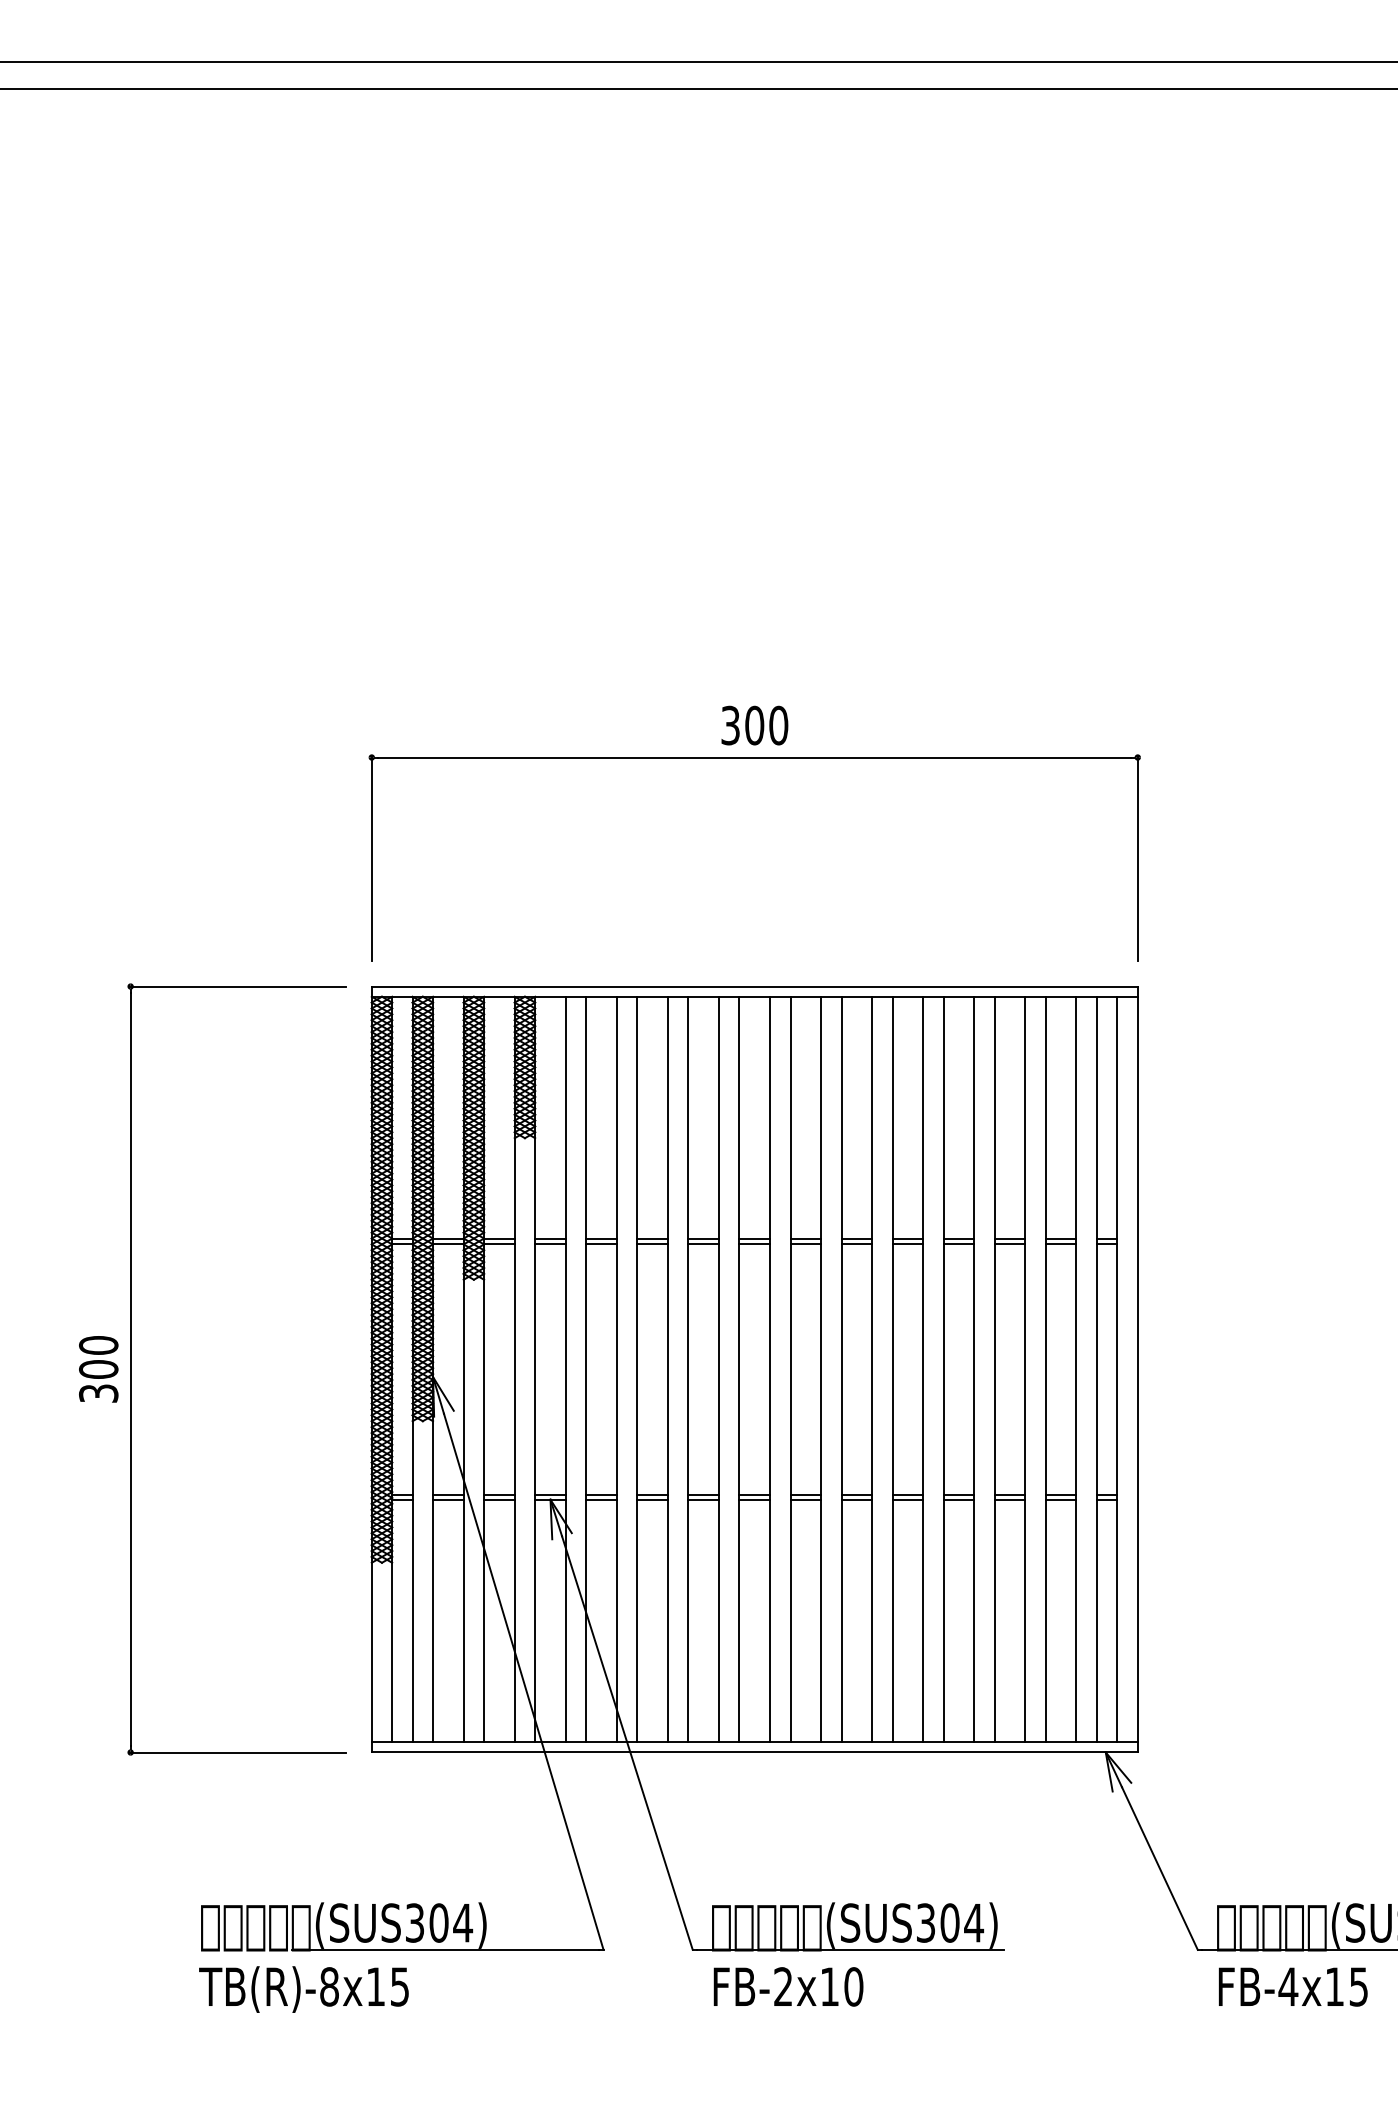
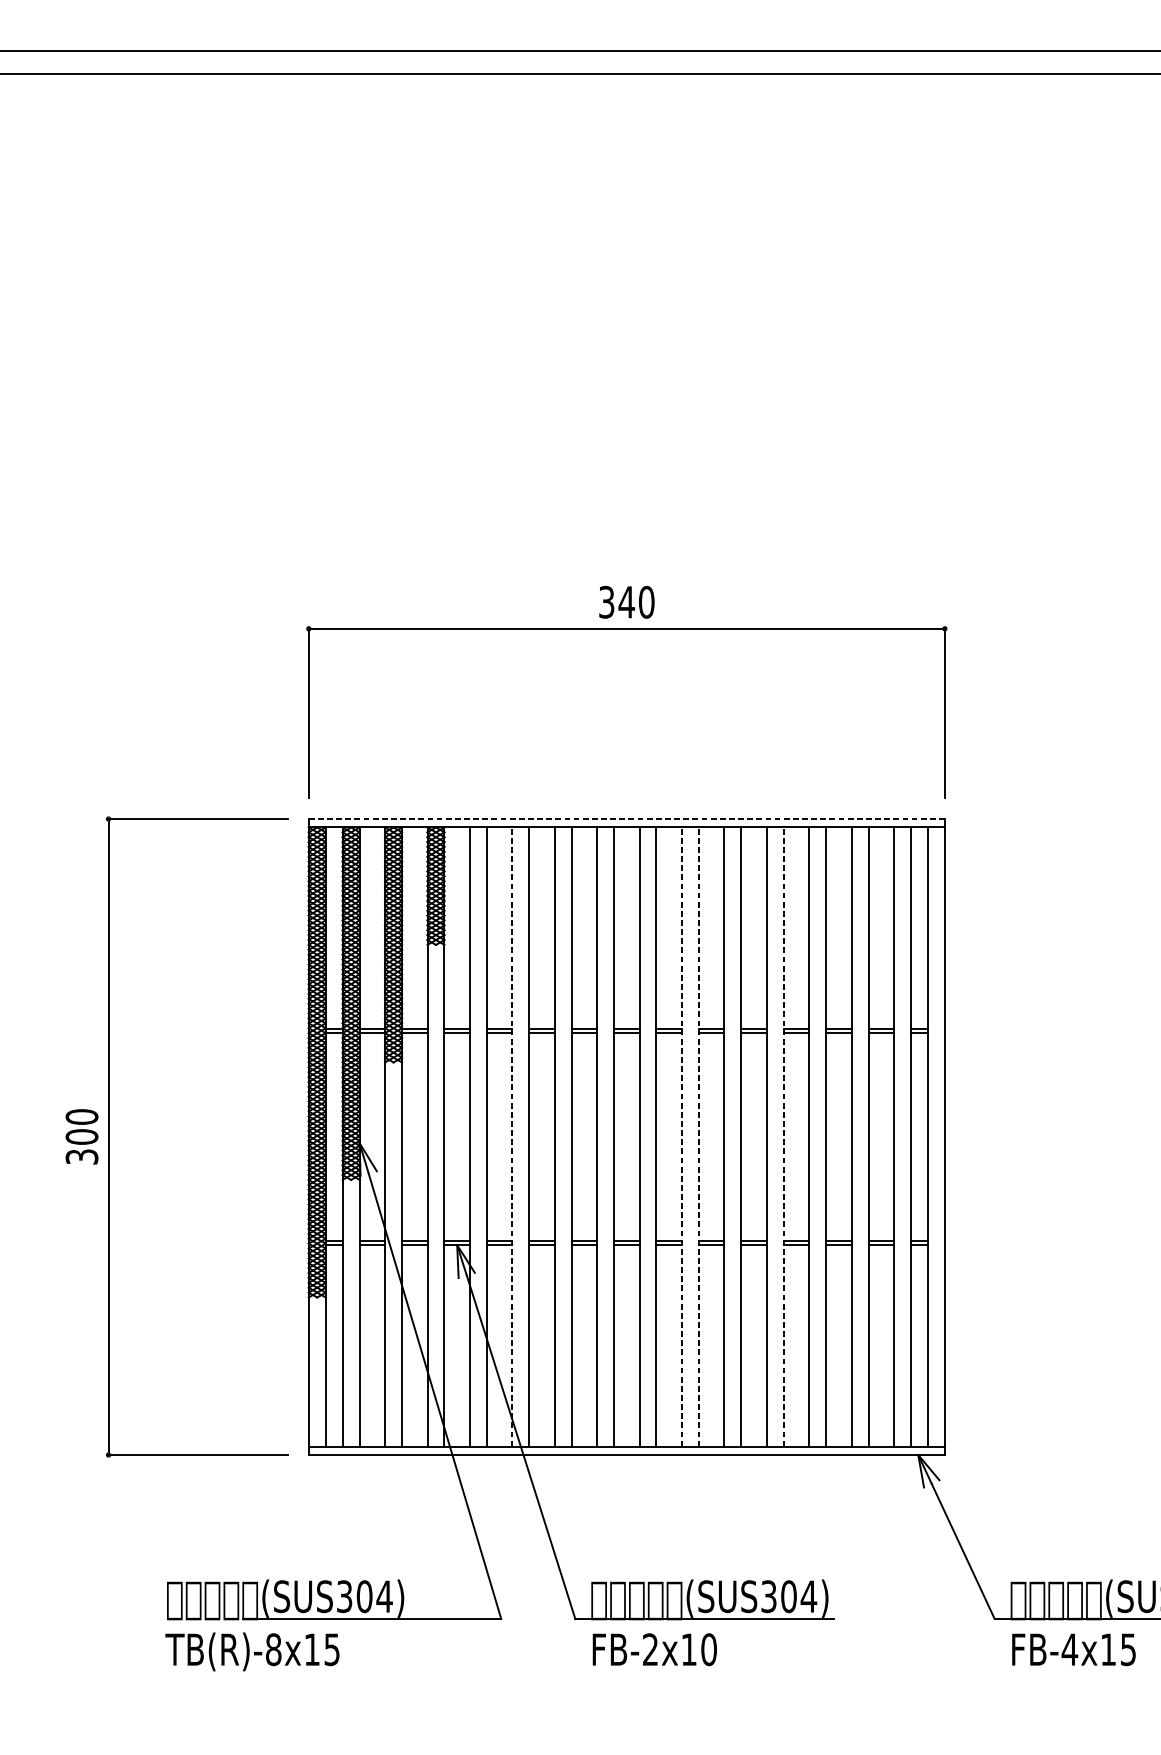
text: (754, 725) -> (626, 602), 300 -> 340
line: (754, 986) -> (626, 818), solid -> dashed
line: (616, 1369) -> (511, 1137), solid -> dashed
line: (821, 1369) -> (682, 1137), solid -> dashed
line: (841, 1369) -> (698, 1137), solid -> dashed
line: (943, 1369) -> (783, 1137), solid -> dashed

